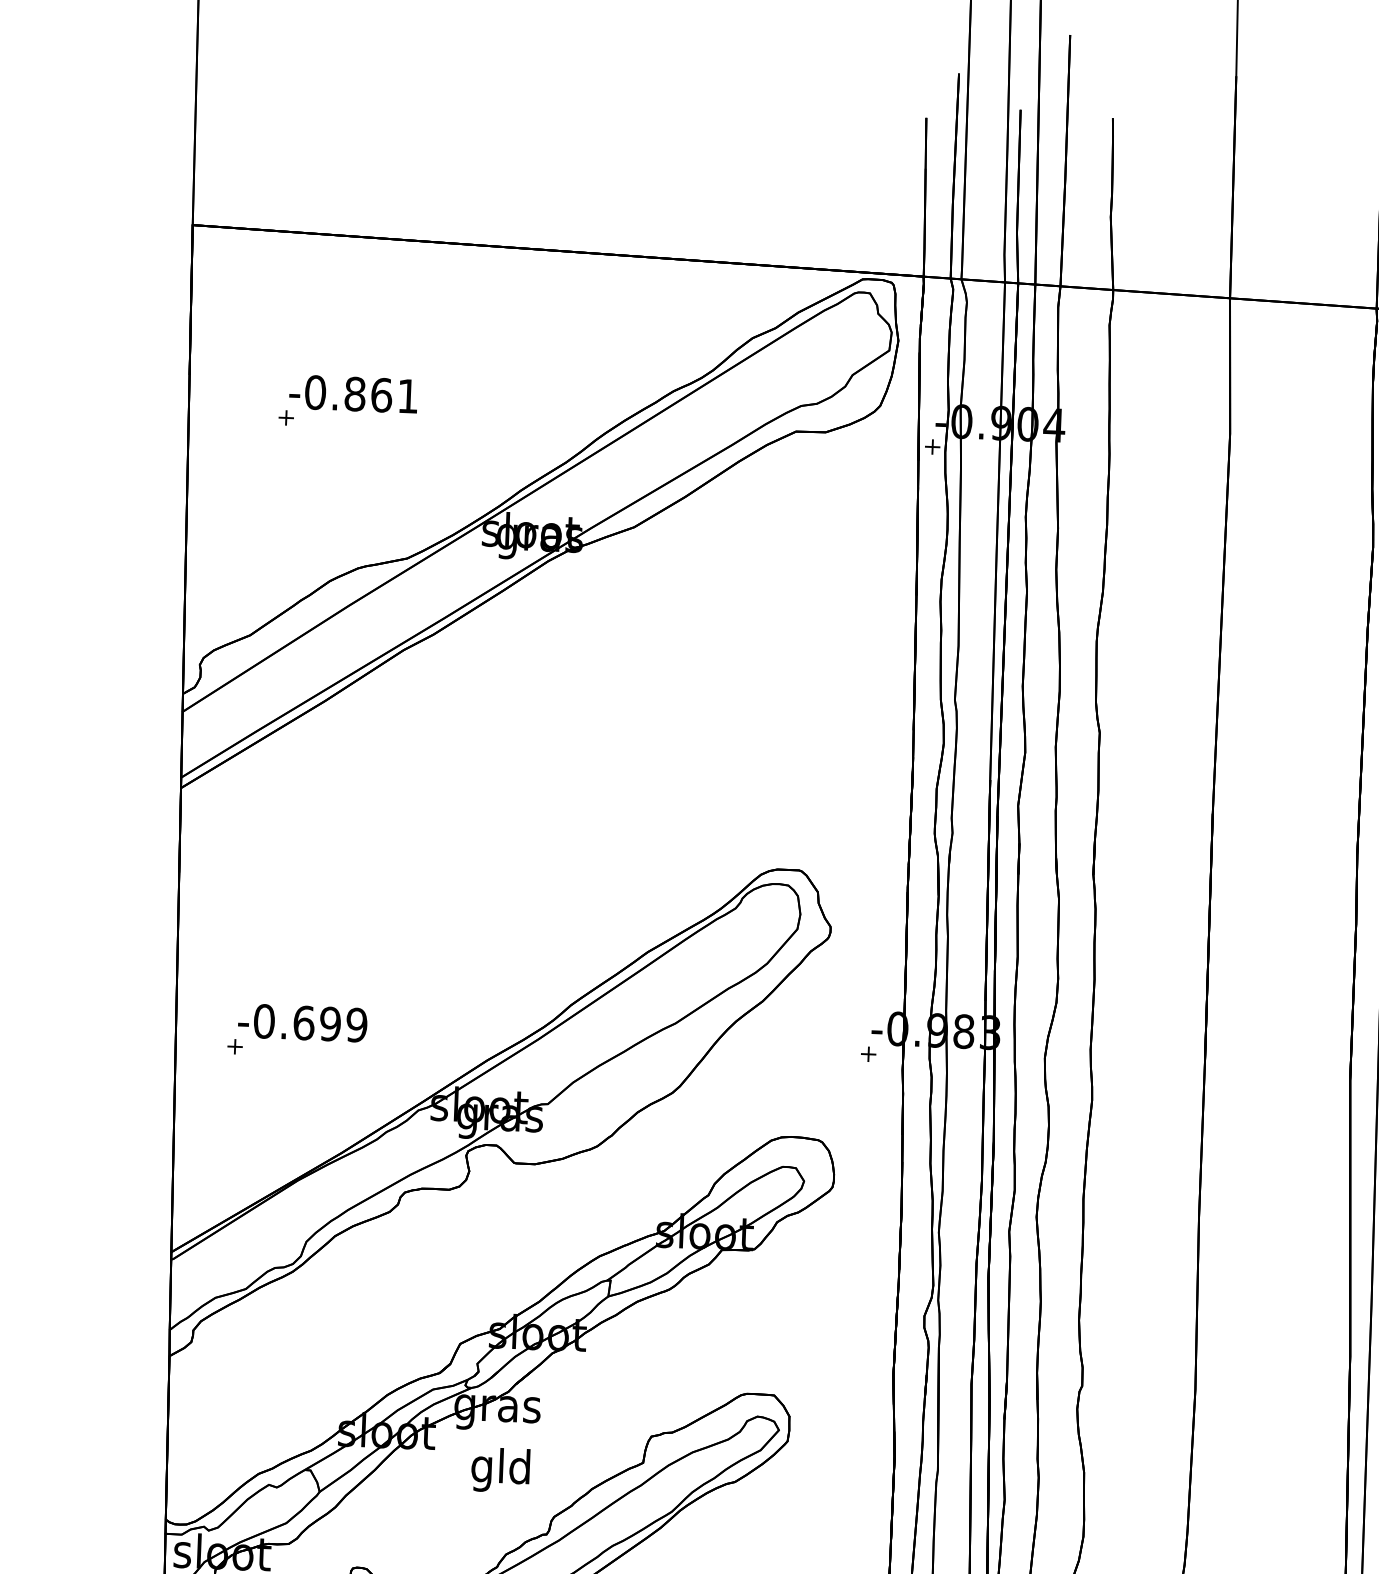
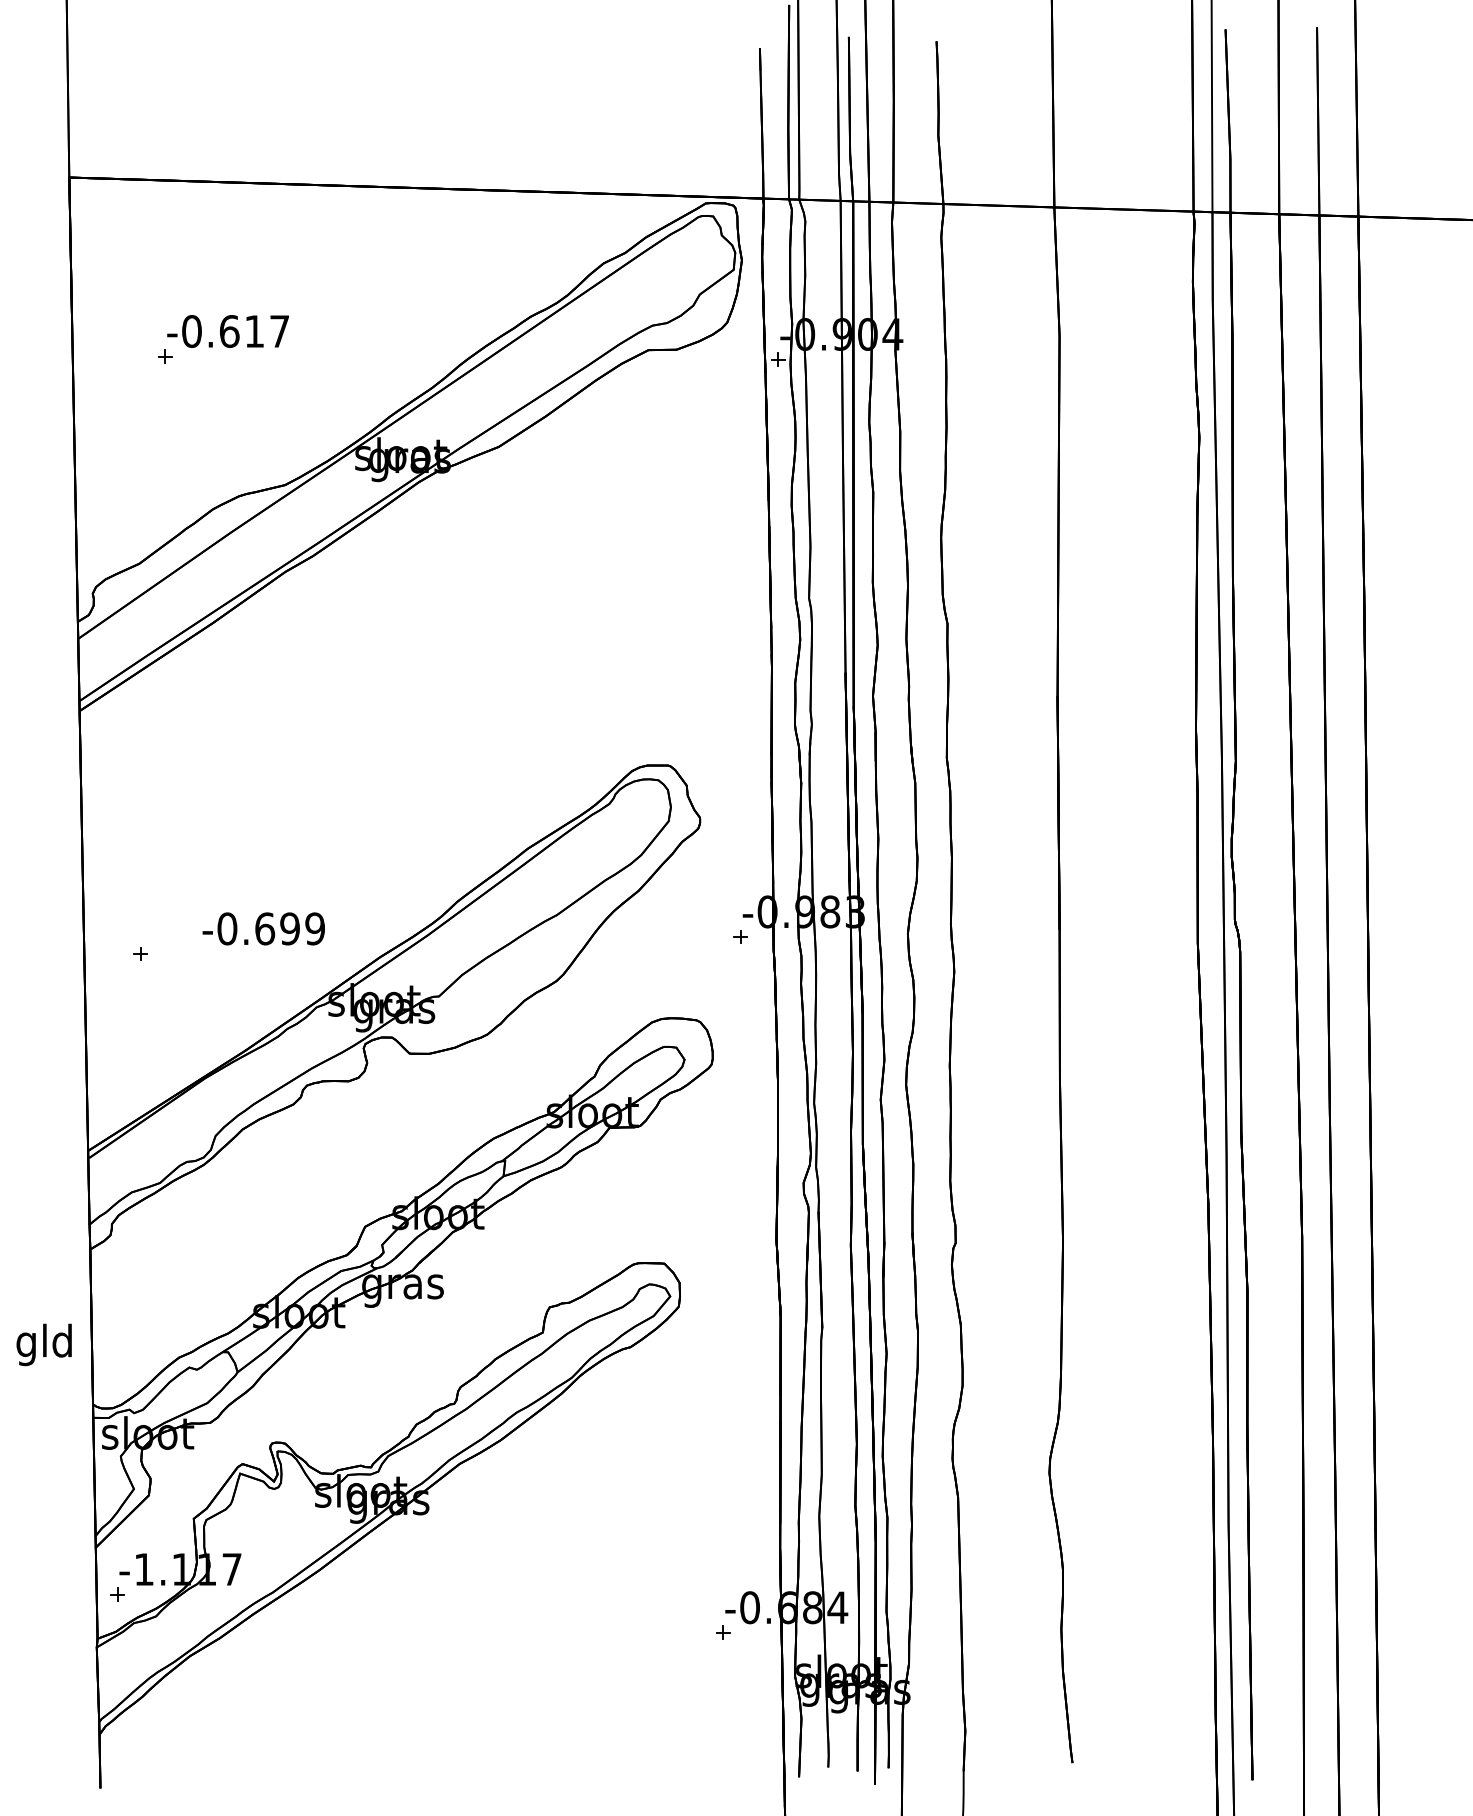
text: (380, 395) -> (253, 331), -0.861 -> -0.617
text: (302, 1022) -> (263, 928), moved
text: (499, 1469) -> (43, 1344), moved

